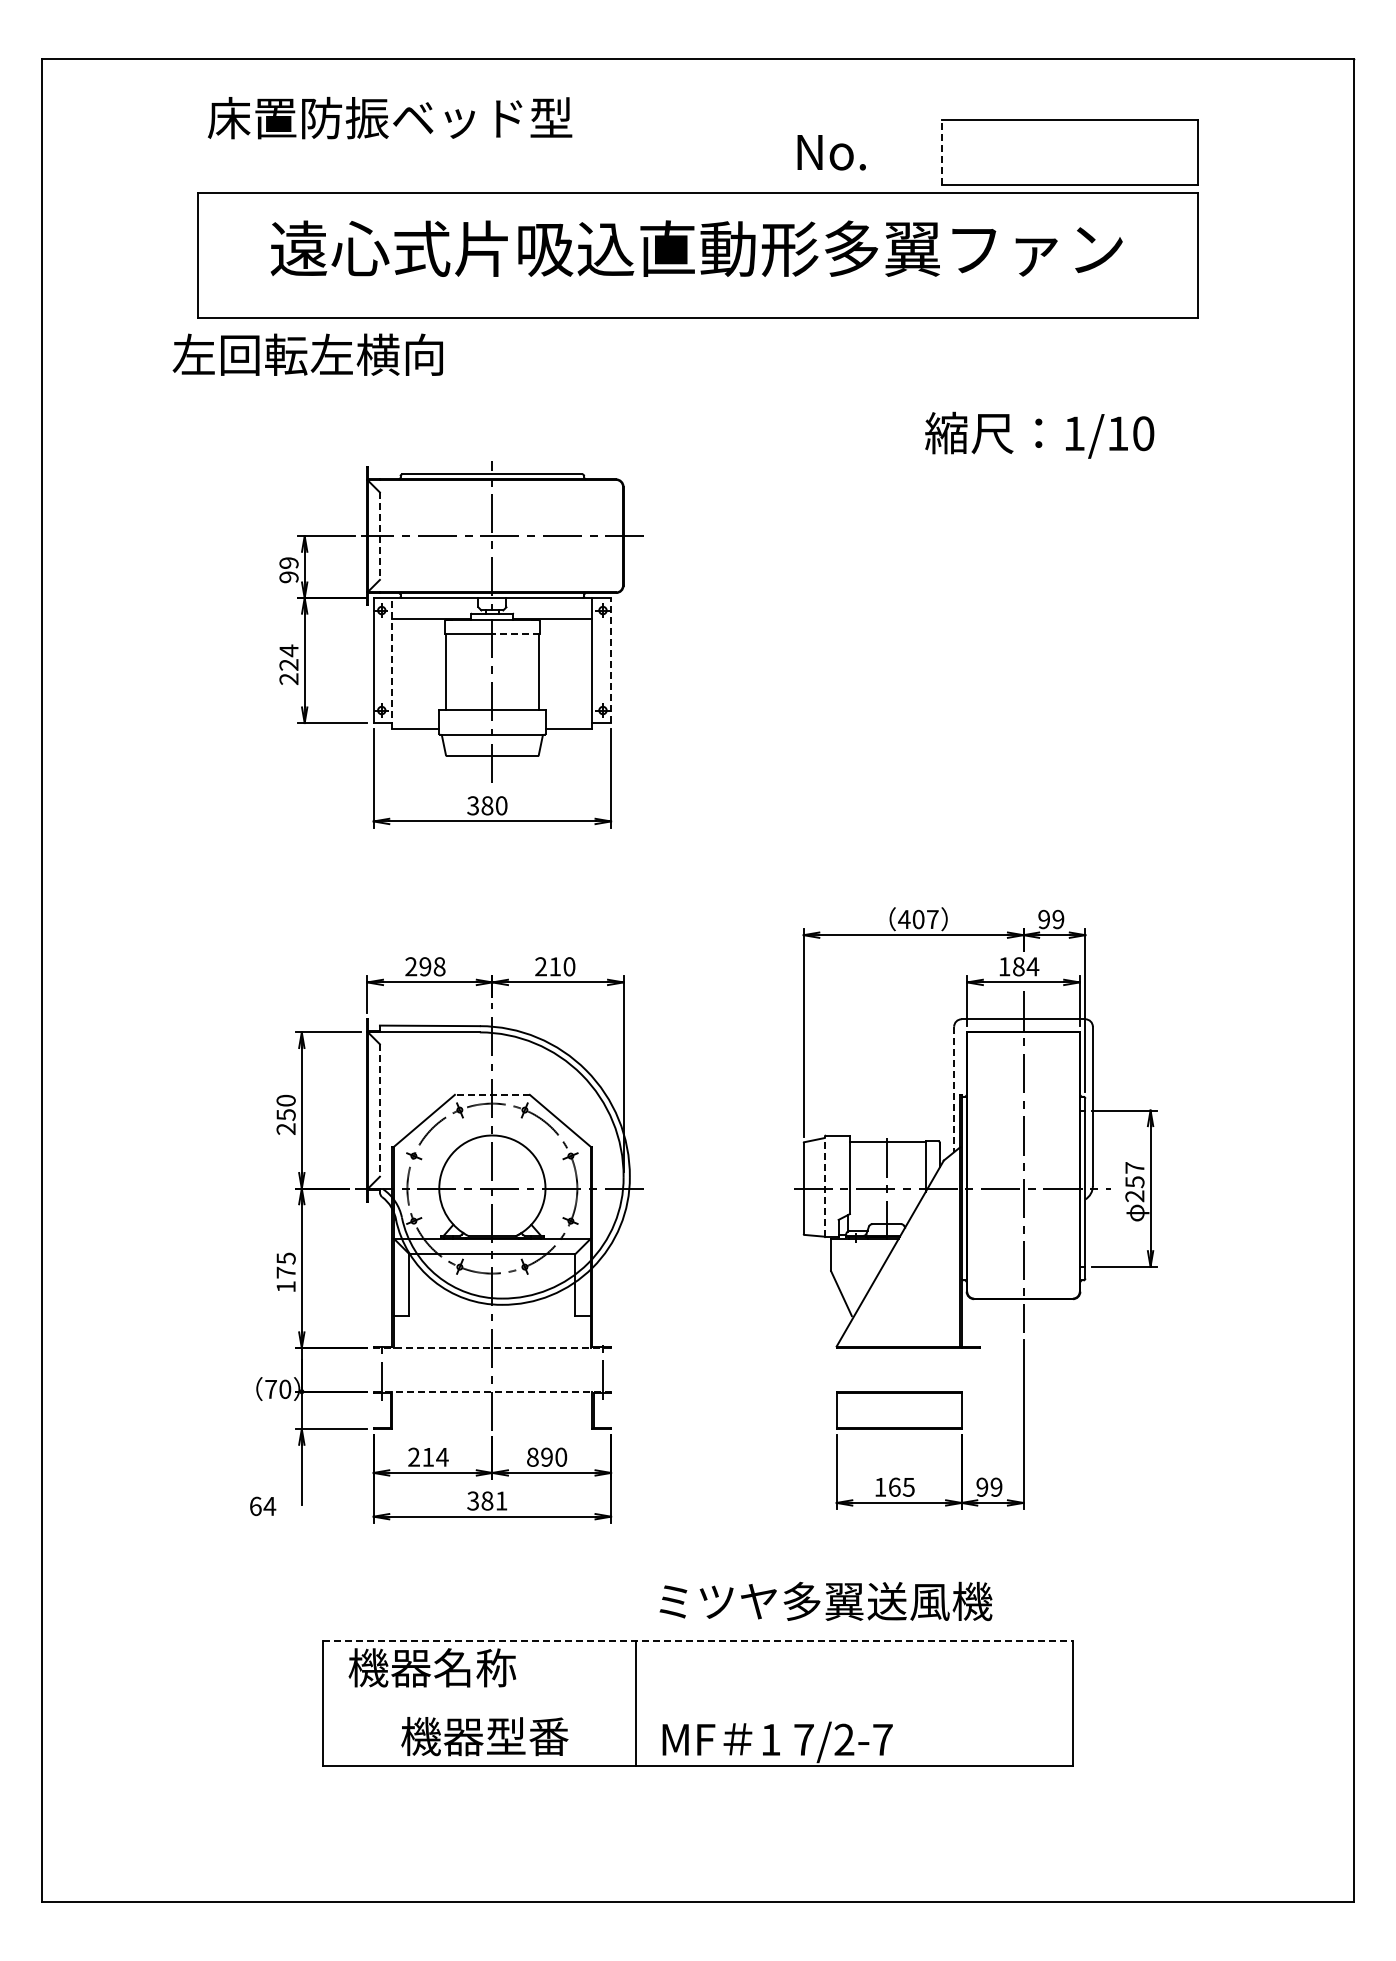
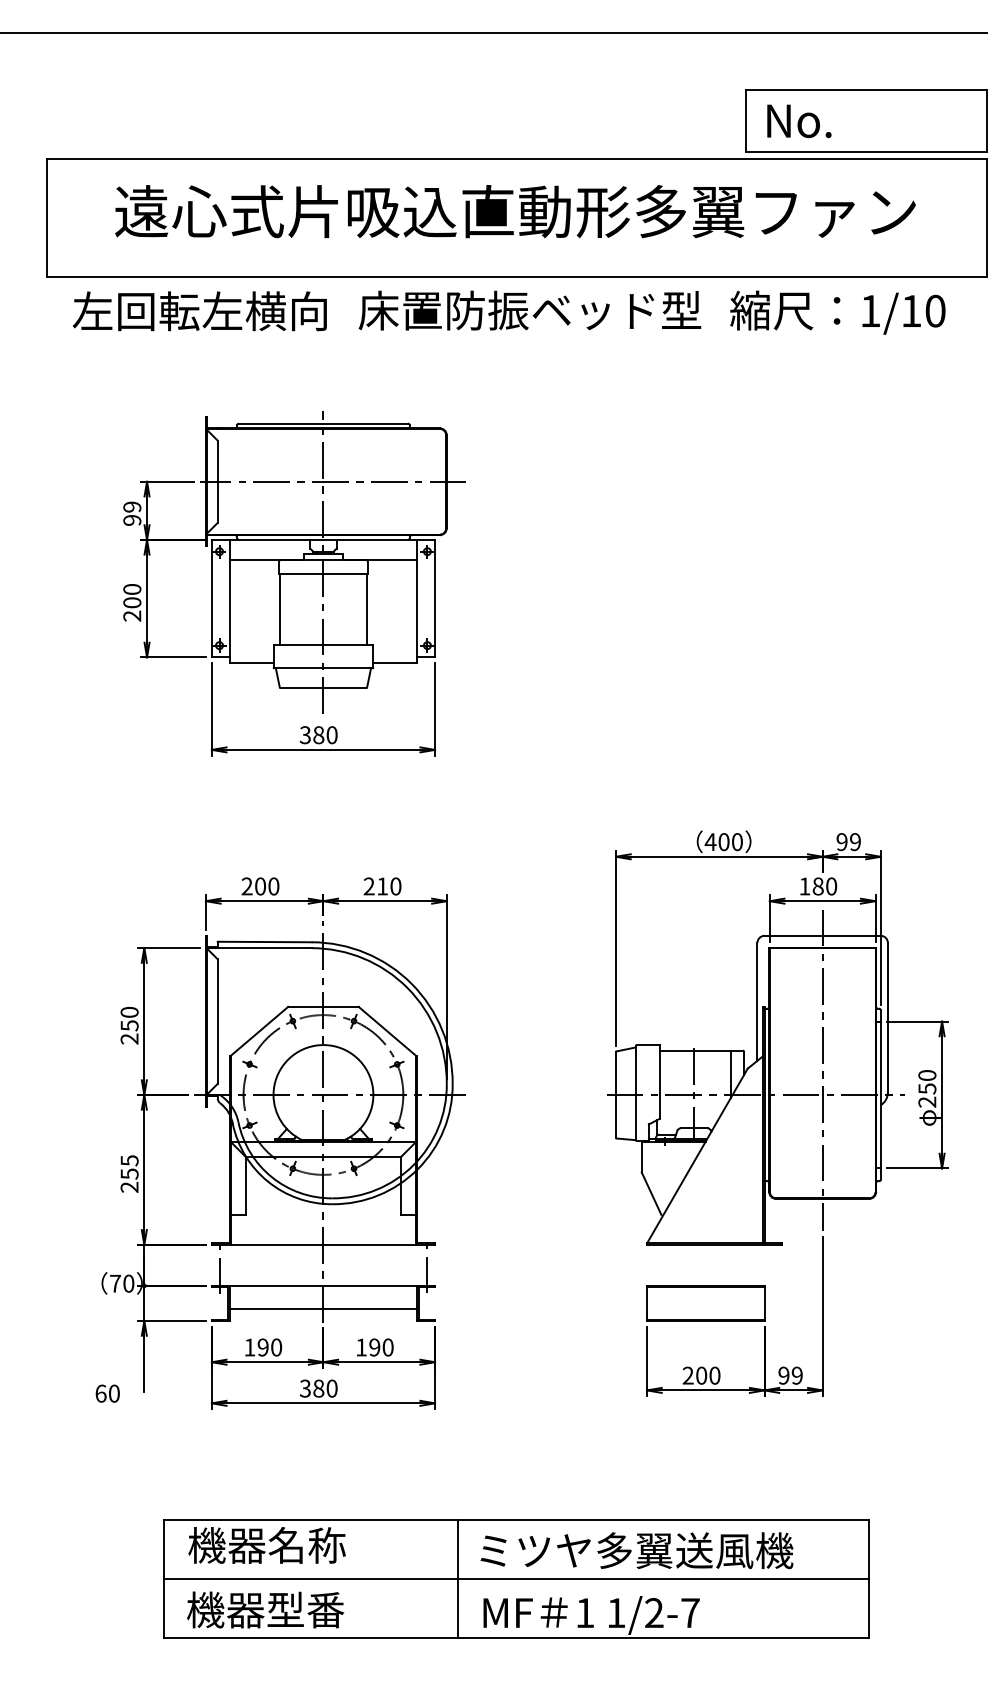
text: (389, 118) -> (529, 311), moved
text: (831, 152) -> (799, 121), moved
line: (942, 152) -> (746, 121), dashed -> solid
text: (307, 354) -> (199, 311), moved
text: (1039, 434) -> (837, 311), moved
line: (379, 536) -> (217, 482), dashed -> solid
line: (515, 633) -> (345, 573), dashed -> solid
text: (288, 657) -> (131, 595), 224 -> 200
line: (611, 660) -> (435, 598), dashed -> solid
line: (392, 662) -> (229, 600), dashed -> solid
text: (932, 919) -> (737, 842), 407 -> 400
text: (432, 966) -> (267, 886), 298 -> 200
text: (1032, 966) -> (831, 886), 184 -> 180
line: (954, 1089) -> (757, 1001), dashed -> solid
line: (491, 1094) -> (322, 1006), dashed -> solid
line: (379, 1111) -> (217, 1022), dashed -> solid
text: (1134, 1167) -> (926, 1075), 257 -> 250
line: (824, 1186) -> (635, 1093), dashed -> solid
text: (285, 1279) -> (129, 1180), 175 -> 255
line: (492, 1347) -> (323, 1244), dashed -> solid
line: (492, 1391) -> (323, 1285), dashed -> solid
line: (492, 1416) -> (323, 1309), added
text: (428, 1456) -> (263, 1346), 214 -> 190
text: (532, 1456) -> (361, 1346), 890 -> 190
text: (894, 1486) -> (701, 1374), 165 -> 200
text: (501, 1500) -> (332, 1388), 381 -> 380
text: (269, 1506) -> (113, 1393), 64 -> 60
text: (825, 1601) -> (636, 1550), moved
line: (697, 1641) -> (516, 1520), dashed -> solid
line: (697, 1703) -> (516, 1578), added
text: (484, 1736) -> (265, 1609), moved
text: (803, 1739) -> (615, 1612), 7/2-7 -> 1/2-7

